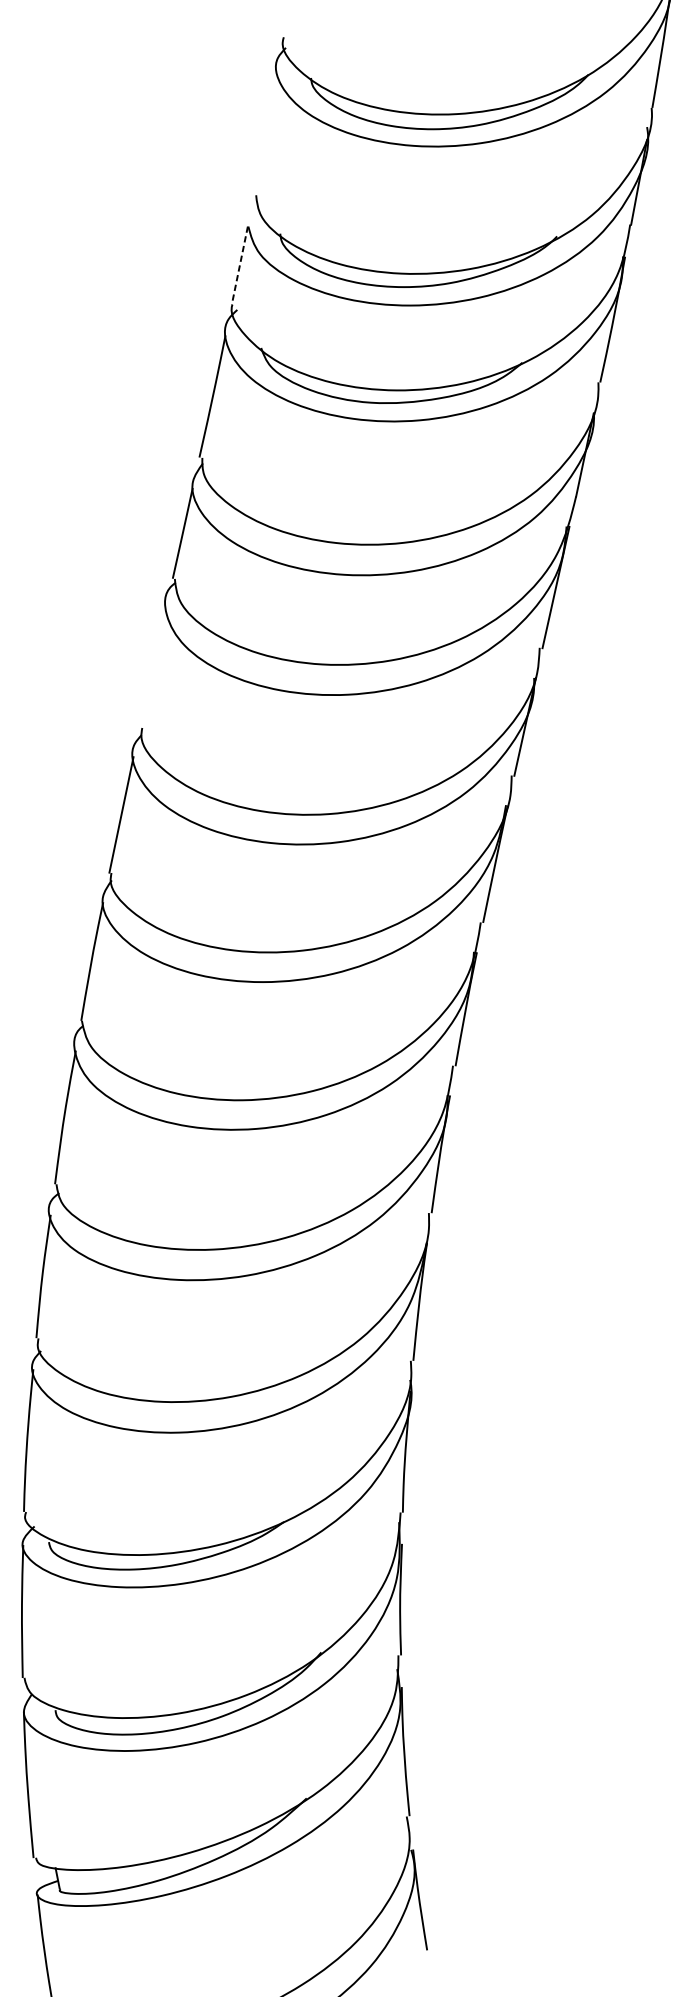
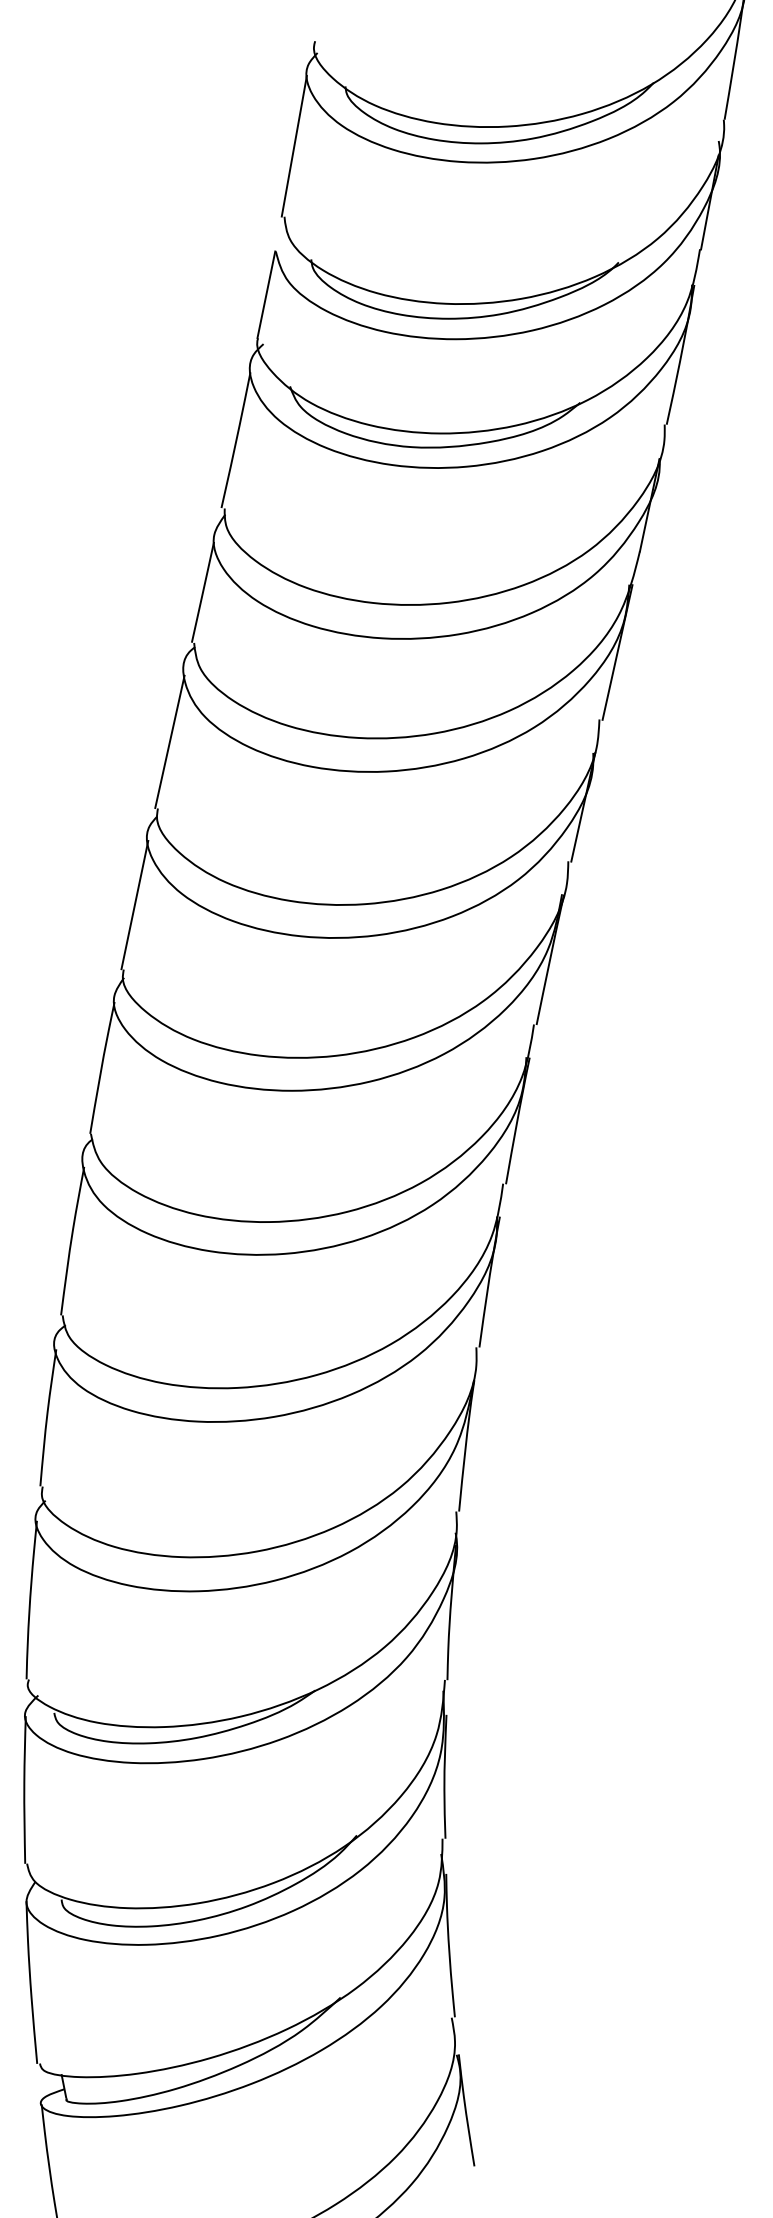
line: (264, 132) -> (293, 146), added
line: (239, 266) -> (266, 295), dashed -> solid
line: (152, 667) -> (169, 741), added

